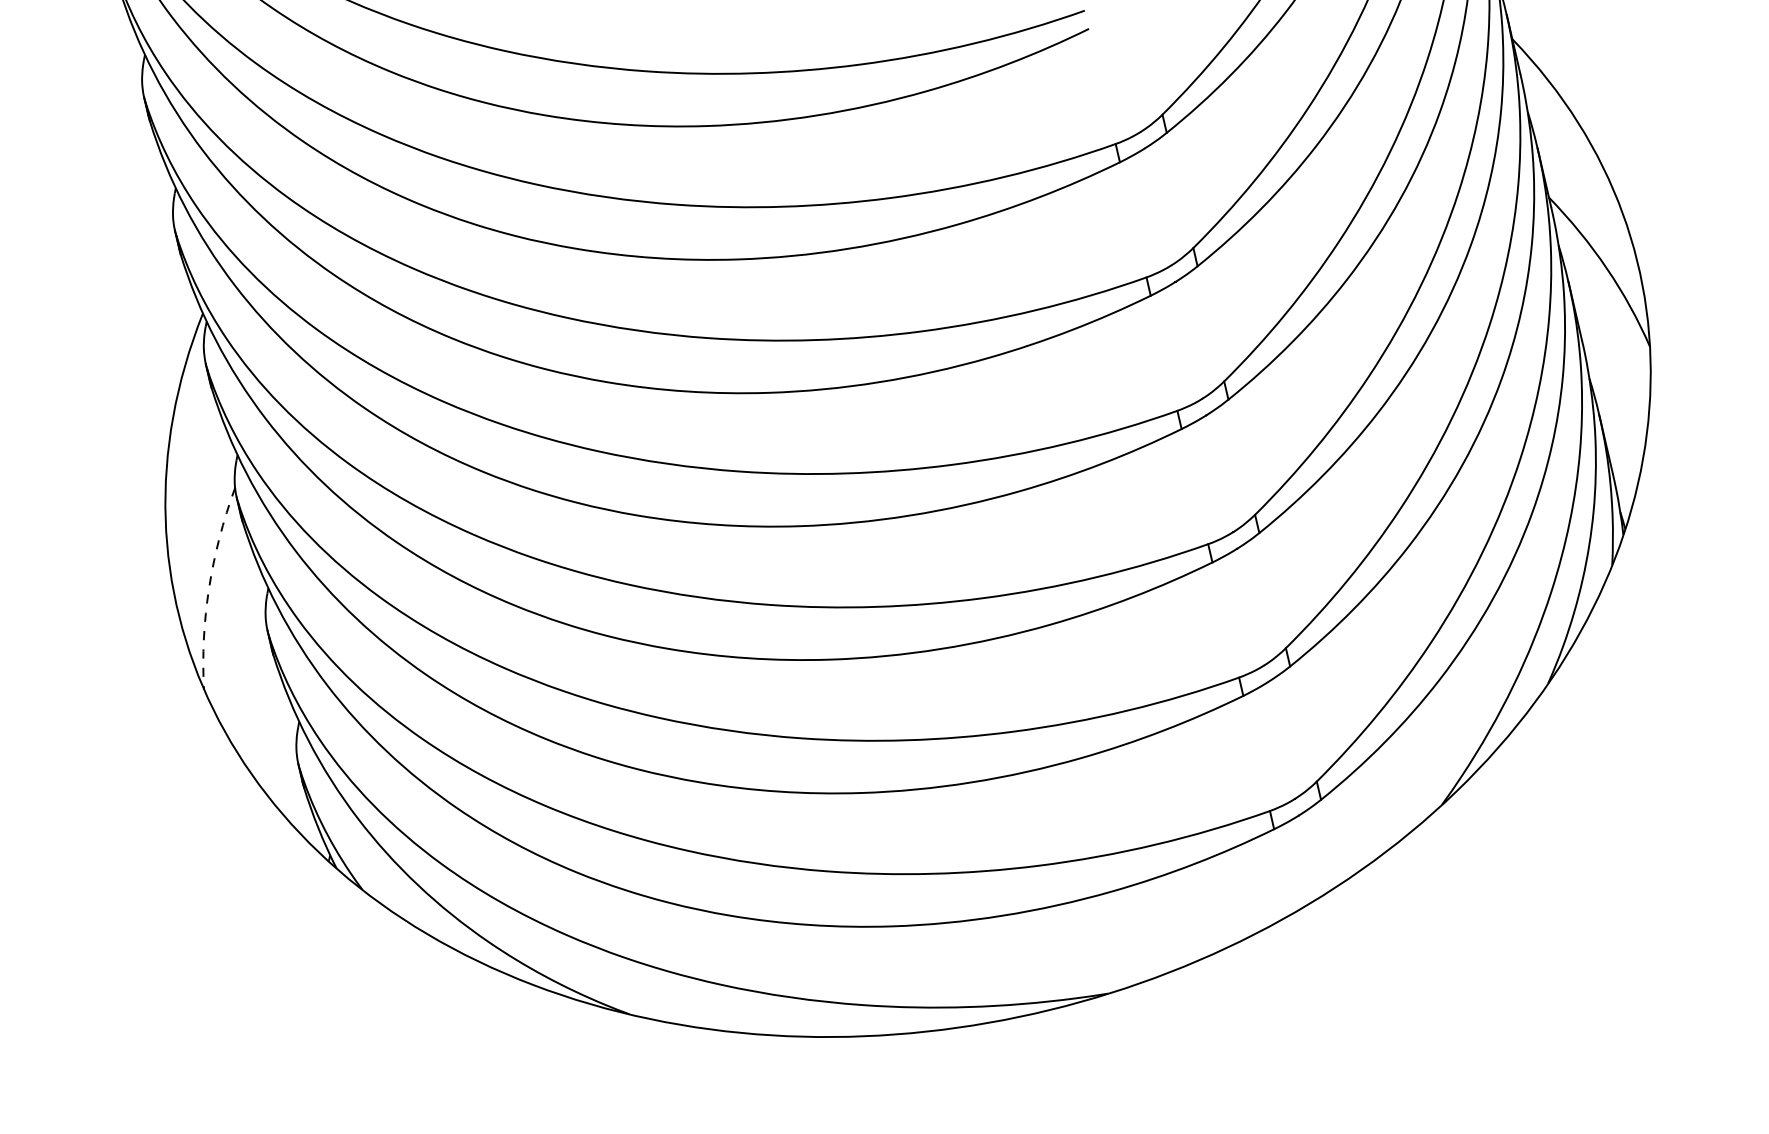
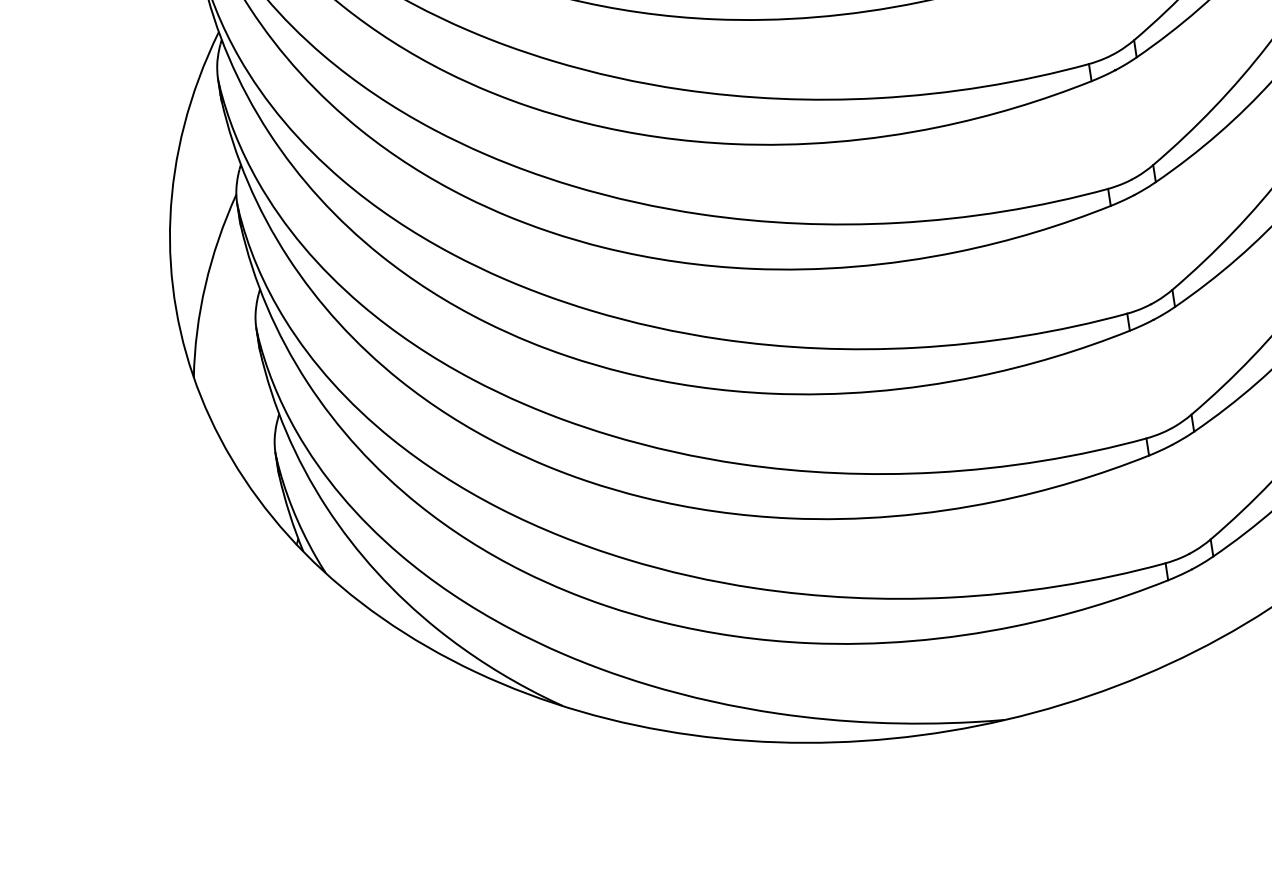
arc: (209, 587) -> (205, 284), dashed -> solid

